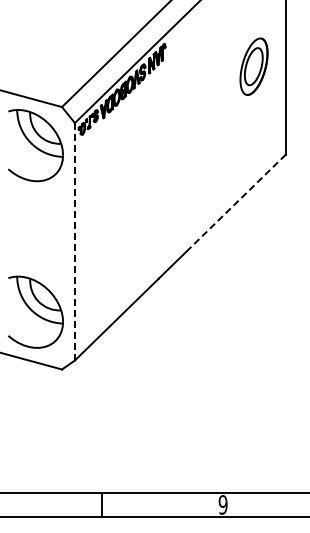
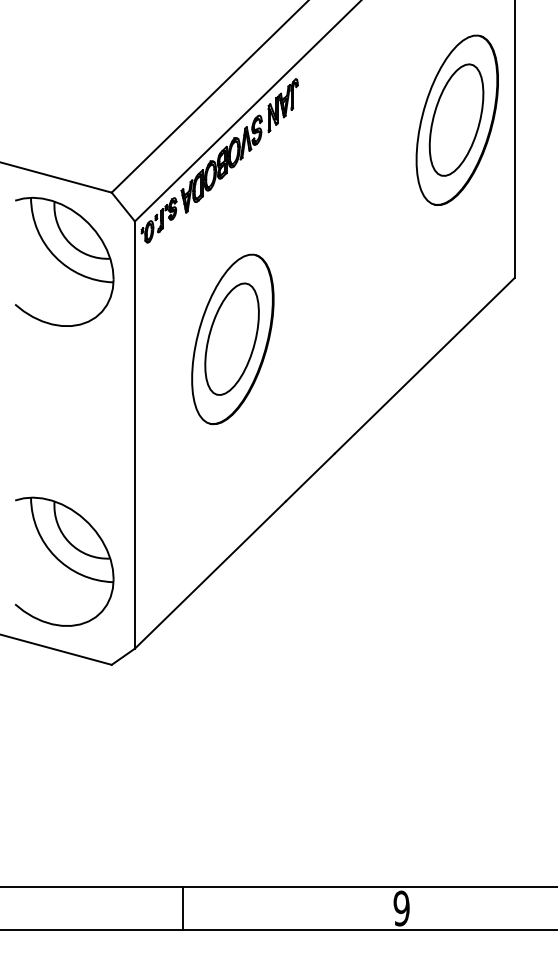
part: (253, 66) -> (456, 119), size x1.67
part: (128, 188) -> (231, 339), added
line: (235, 203) -> (423, 366), dashed -> solid
line: (74, 241) -> (134, 434), dashed -> solid

